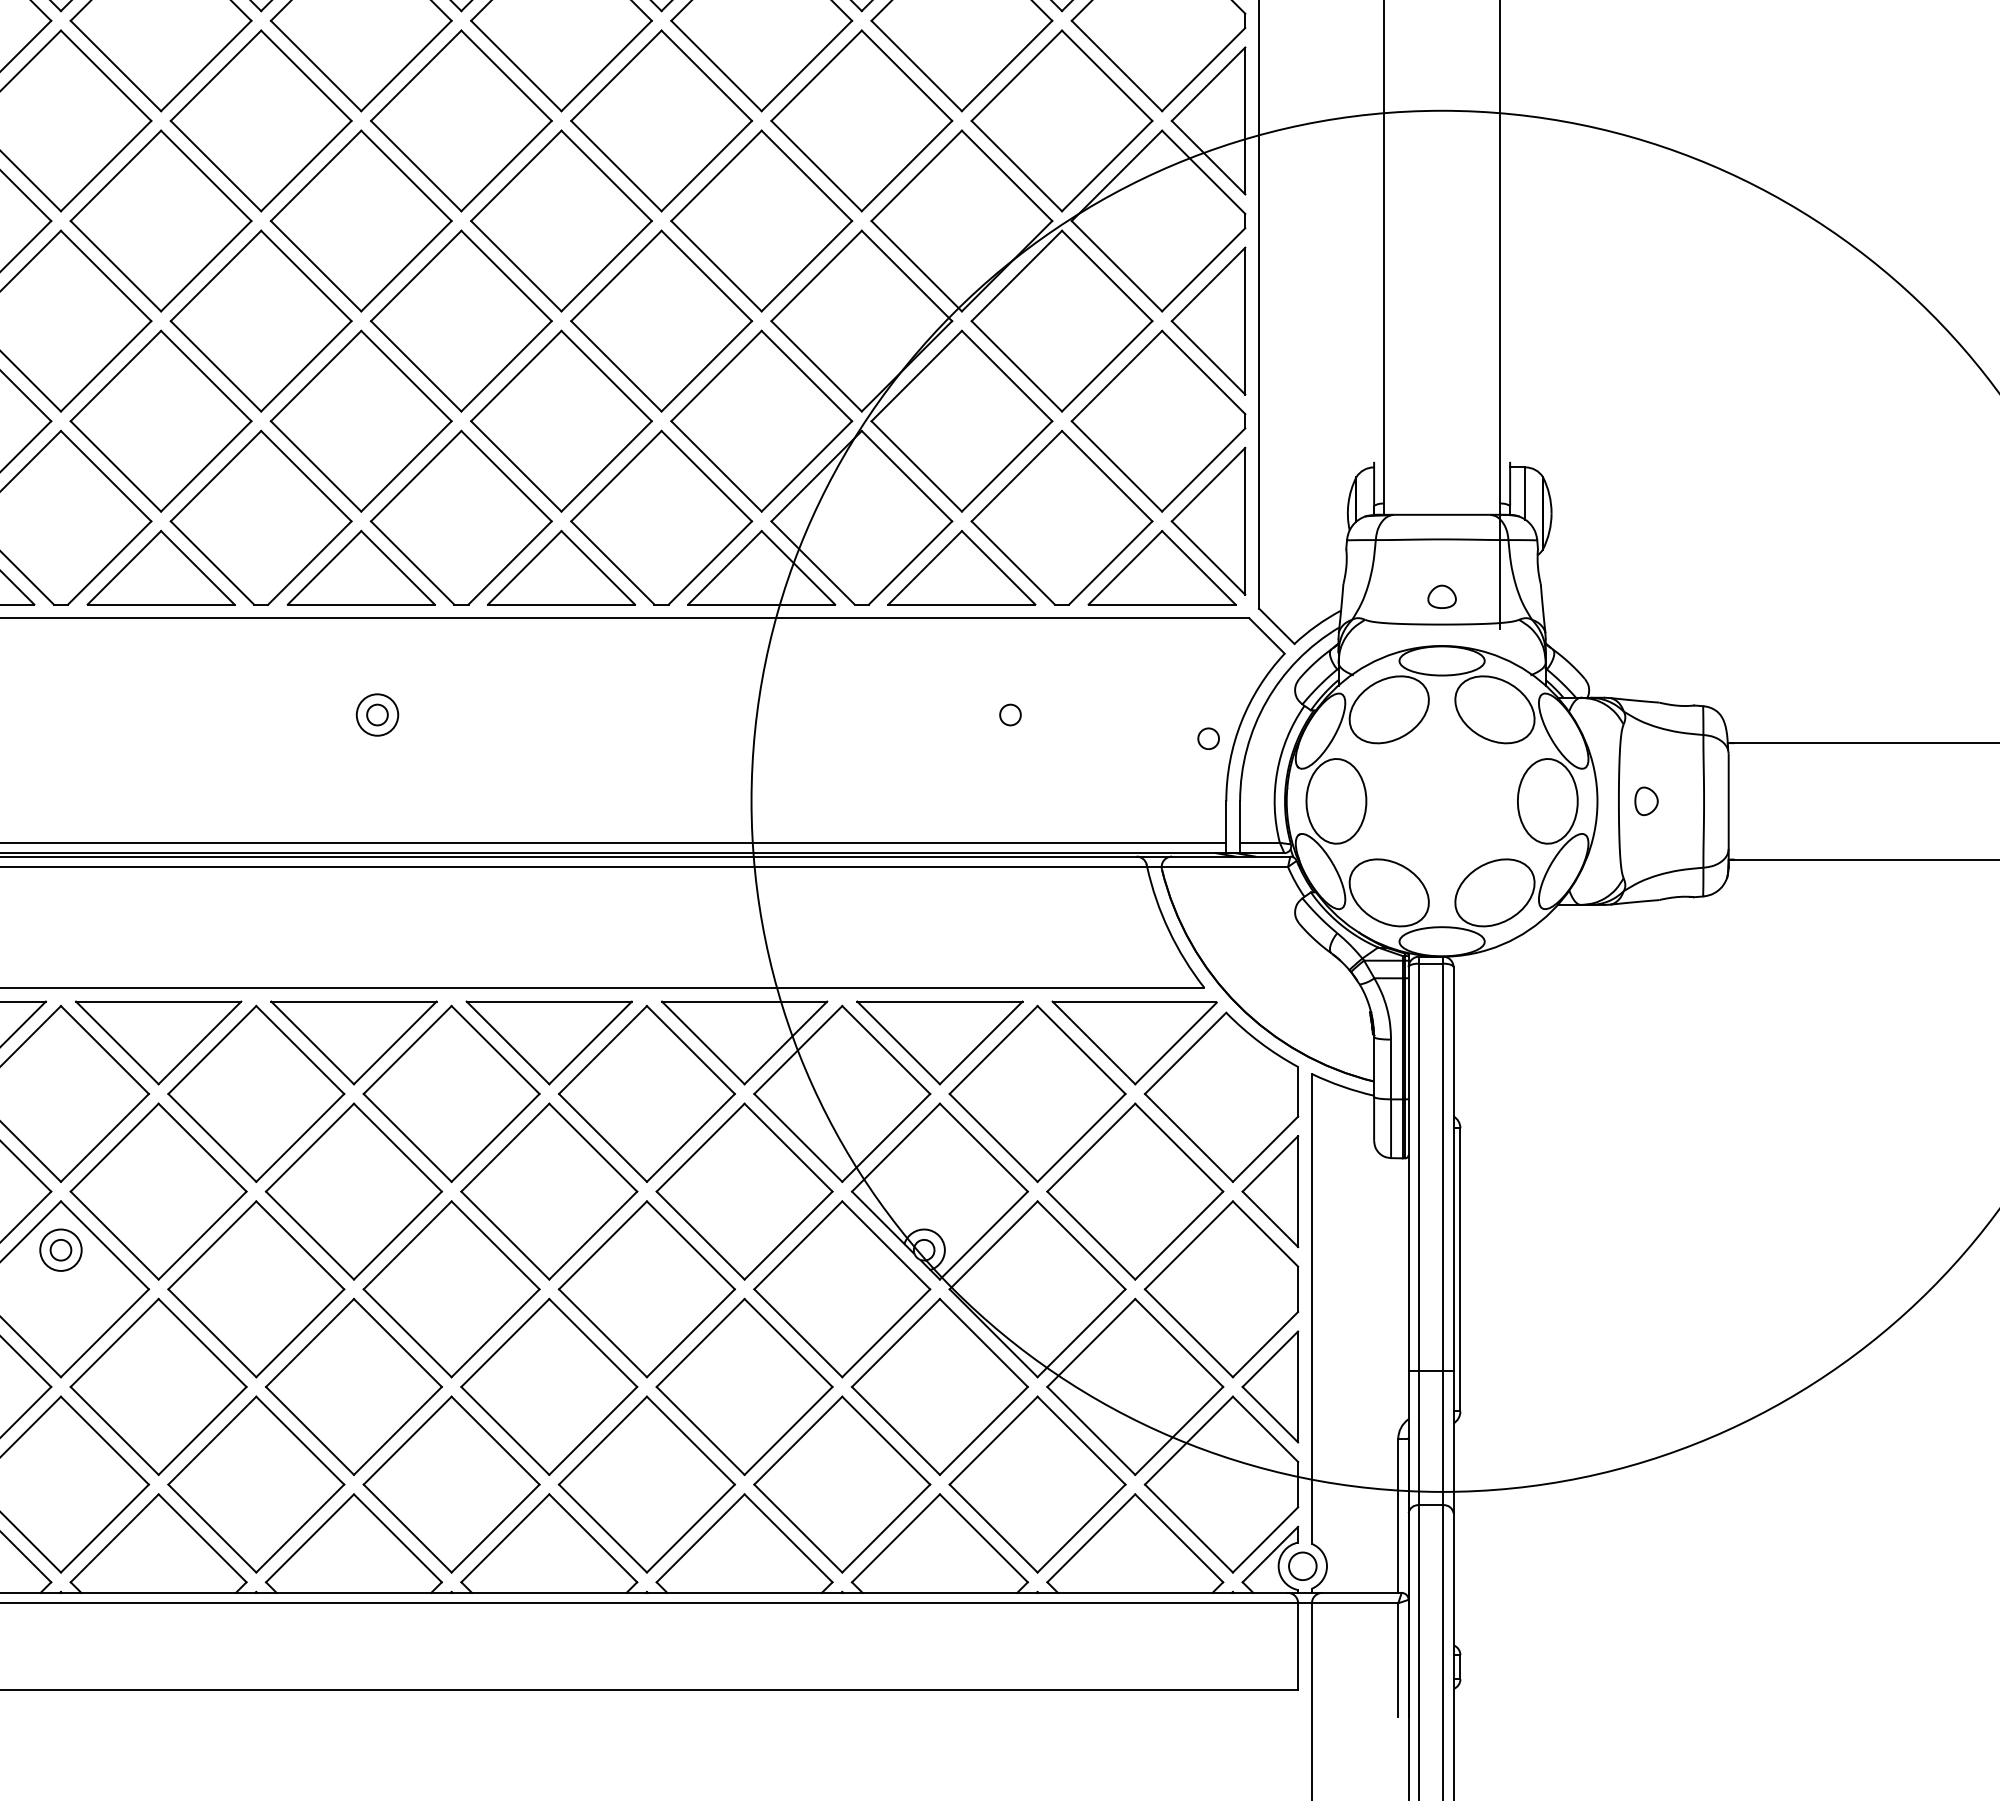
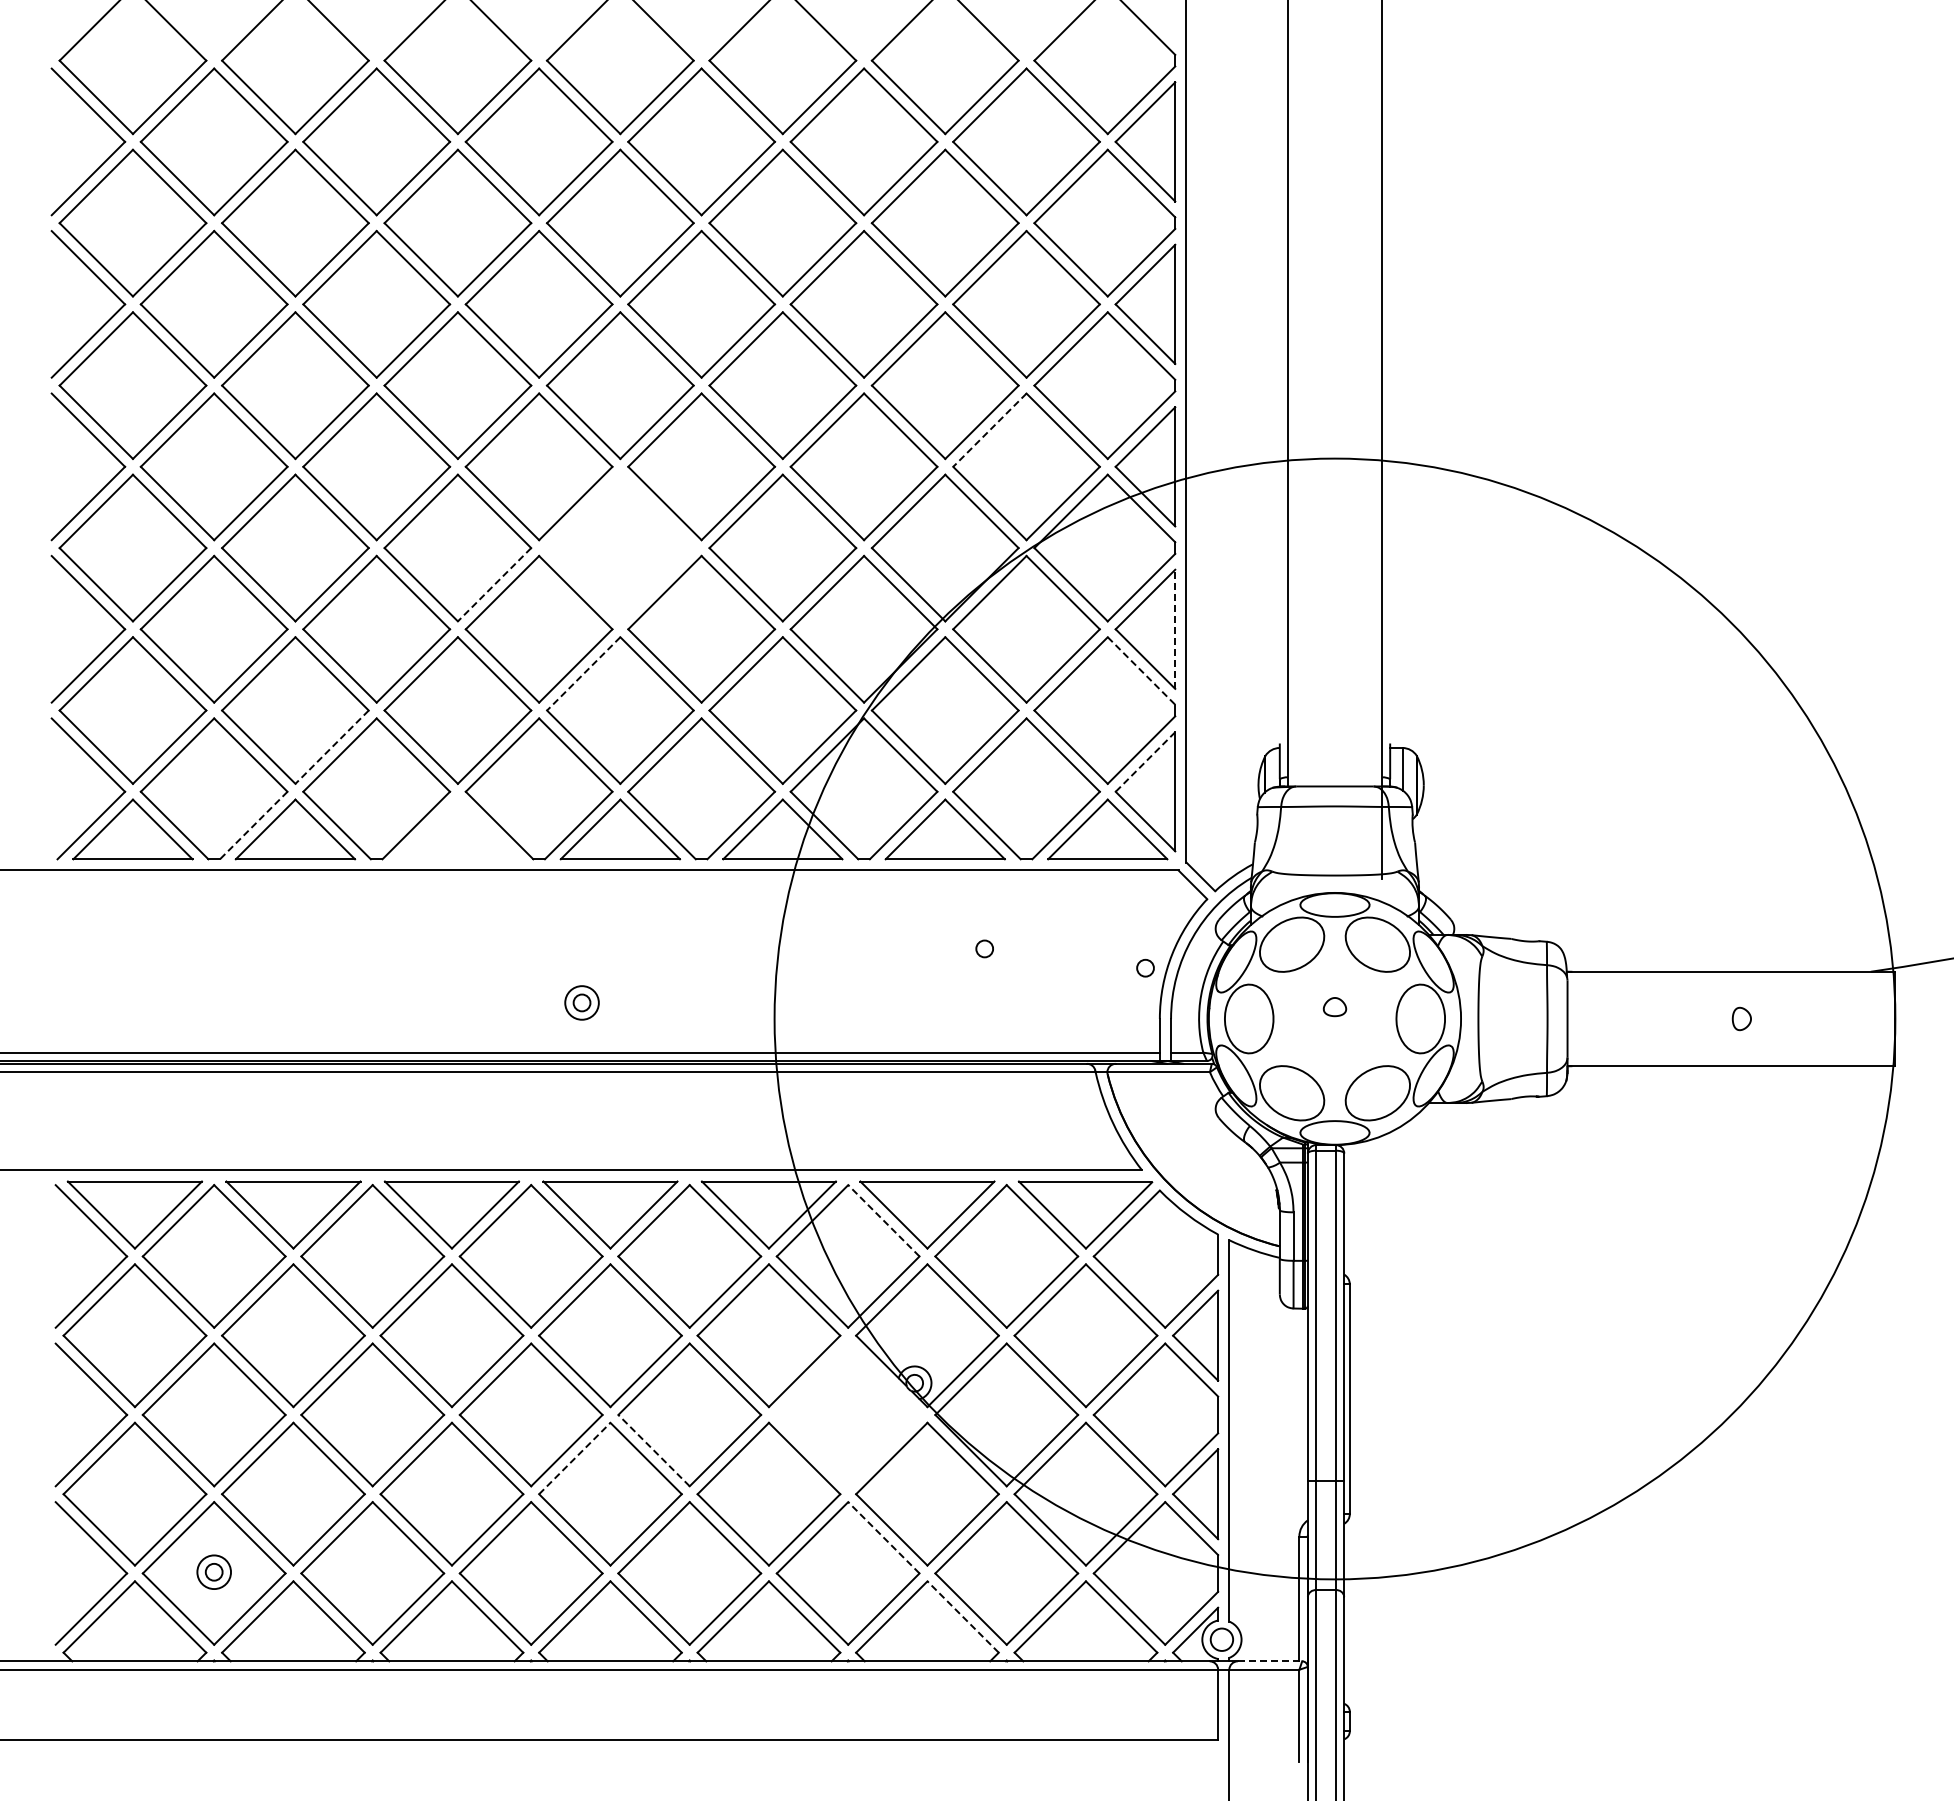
line: (1016, 76) -> (989, 430), solid -> dashed
part: (561, 220) -> (620, 547), removed
line: (406, 265) -> (494, 584), solid -> dashed
line: (1245, 321) -> (1175, 629), solid -> dashed
line: (1203, 373) -> (1141, 671), solid -> dashed
line: (516, 375) -> (583, 673), solid -> dashed
line: (206, 466) -> (332, 747), solid -> dashed
line: (1208, 485) -> (1145, 762), solid -> dashed
line: (109, 562) -> (253, 825), solid -> dashed
part: (360, 567) -> (457, 829), removed
part: (1441, 597) -> (1334, 1007), moved
part: (376, 714) -> (581, 1002), moved
part: (1646, 800) -> (1741, 1018), moved
line: (885, 1049) -> (883, 1220), solid -> dashed
part: (60, 1249) -> (213, 1571), moved
part: (841, 1288) -> (847, 1414), removed
line: (602, 1333) -> (653, 1450), solid -> dashed
line: (506, 1342) -> (575, 1458), solid -> dashed
line: (885, 1440) -> (883, 1537), solid -> dashed
line: (983, 1537) -> (962, 1616), solid -> dashed
line: (1362, 1593) -> (1270, 1661), solid -> dashed

